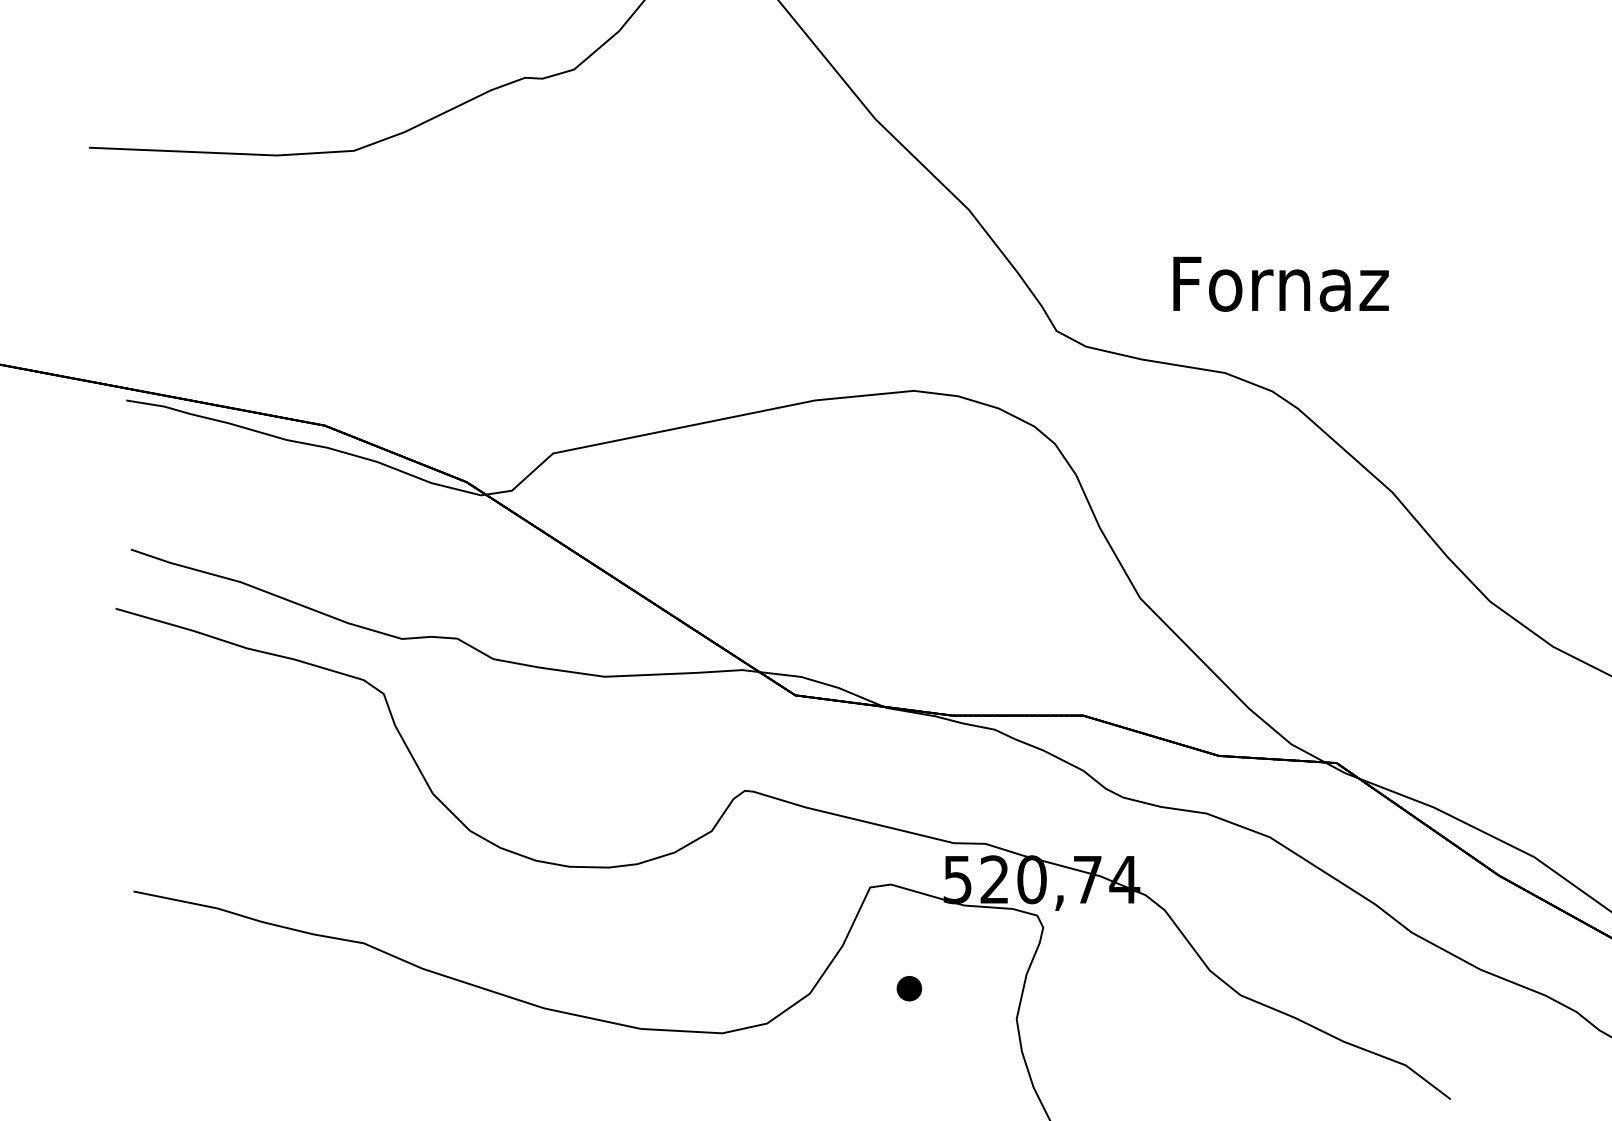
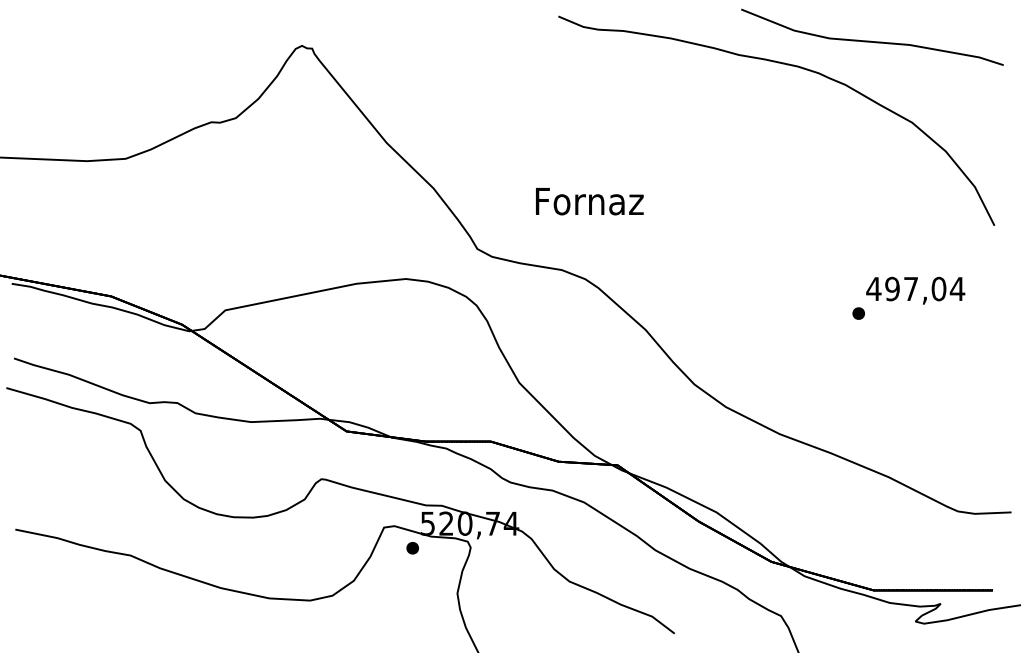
text: (1280, 284) -> (589, 201), moved
part: (908, 989) -> (412, 548), moved

